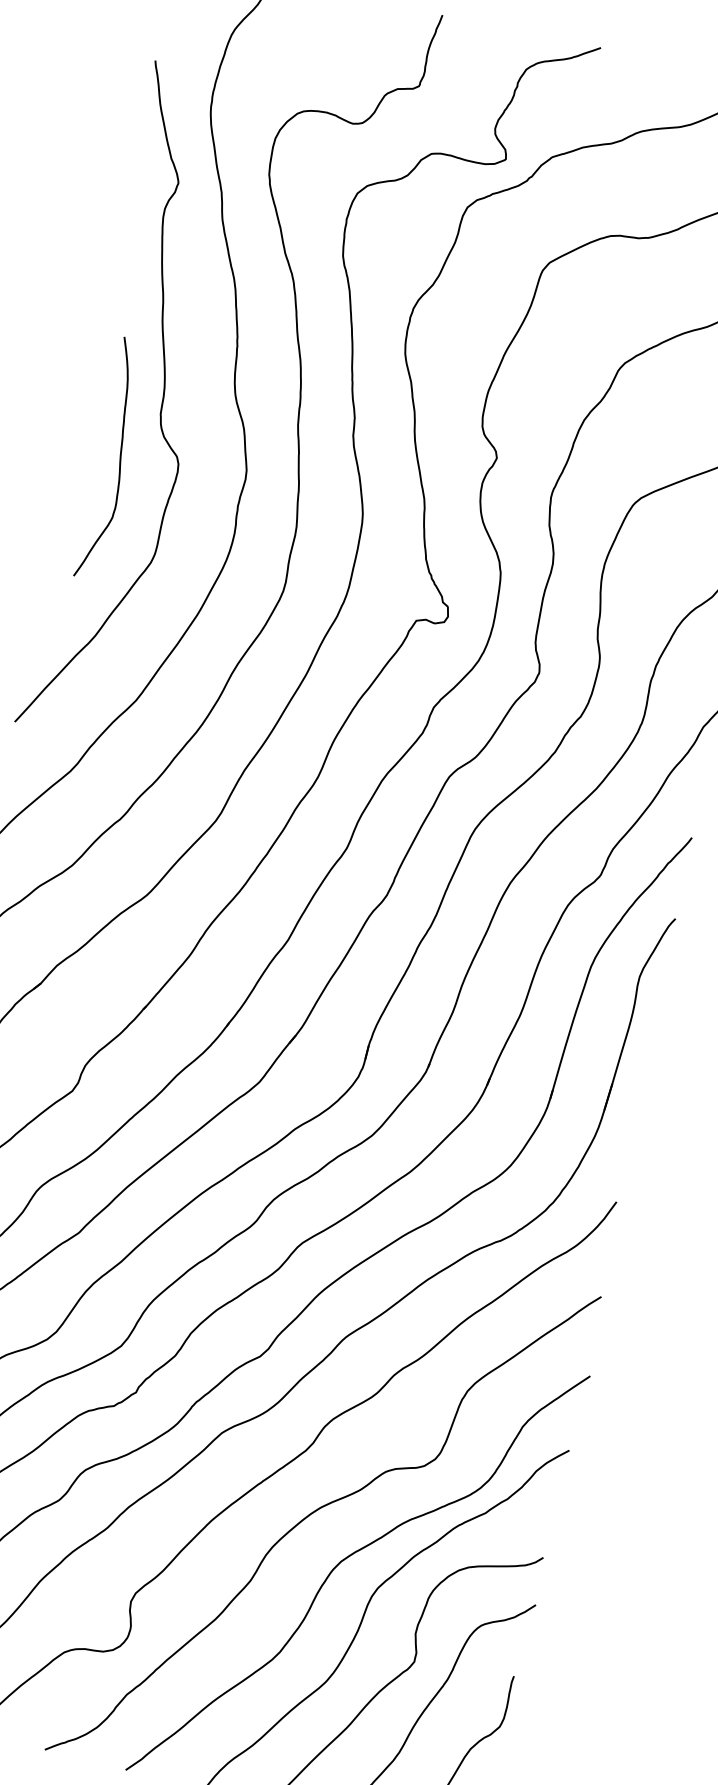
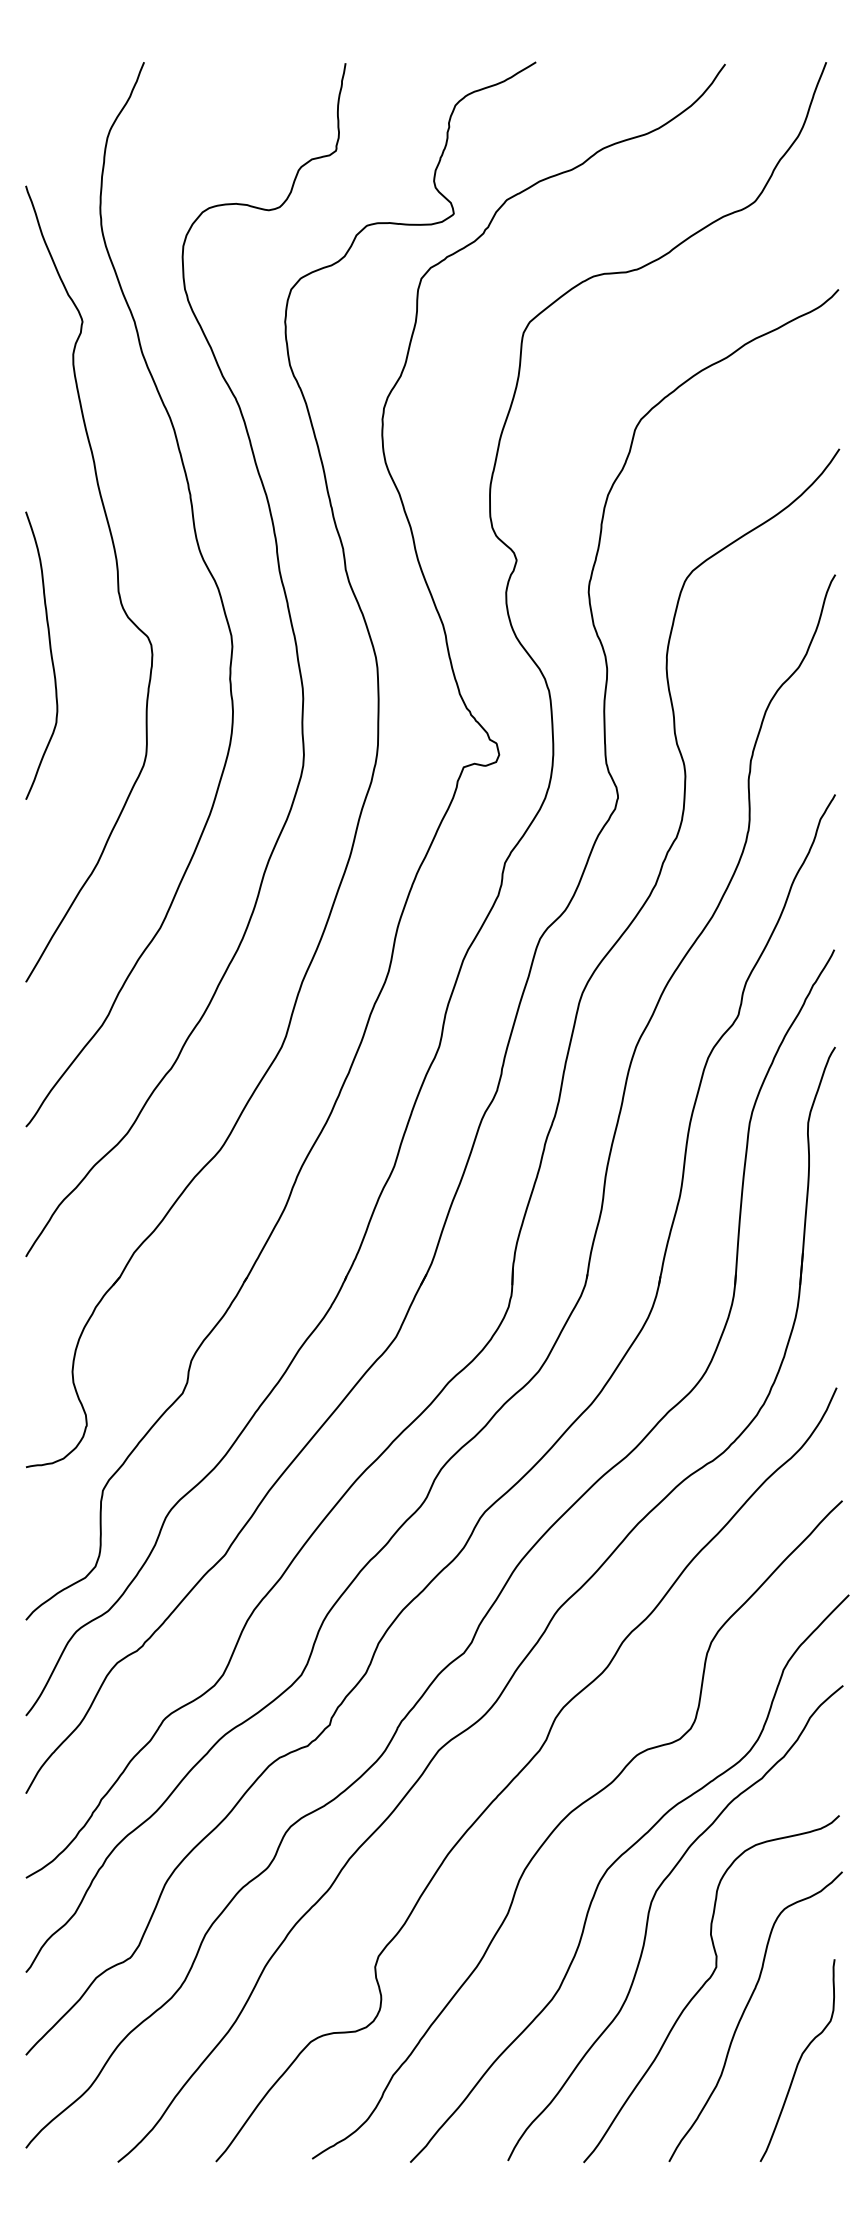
curve: (119, 460) -> (50, 655), moved

